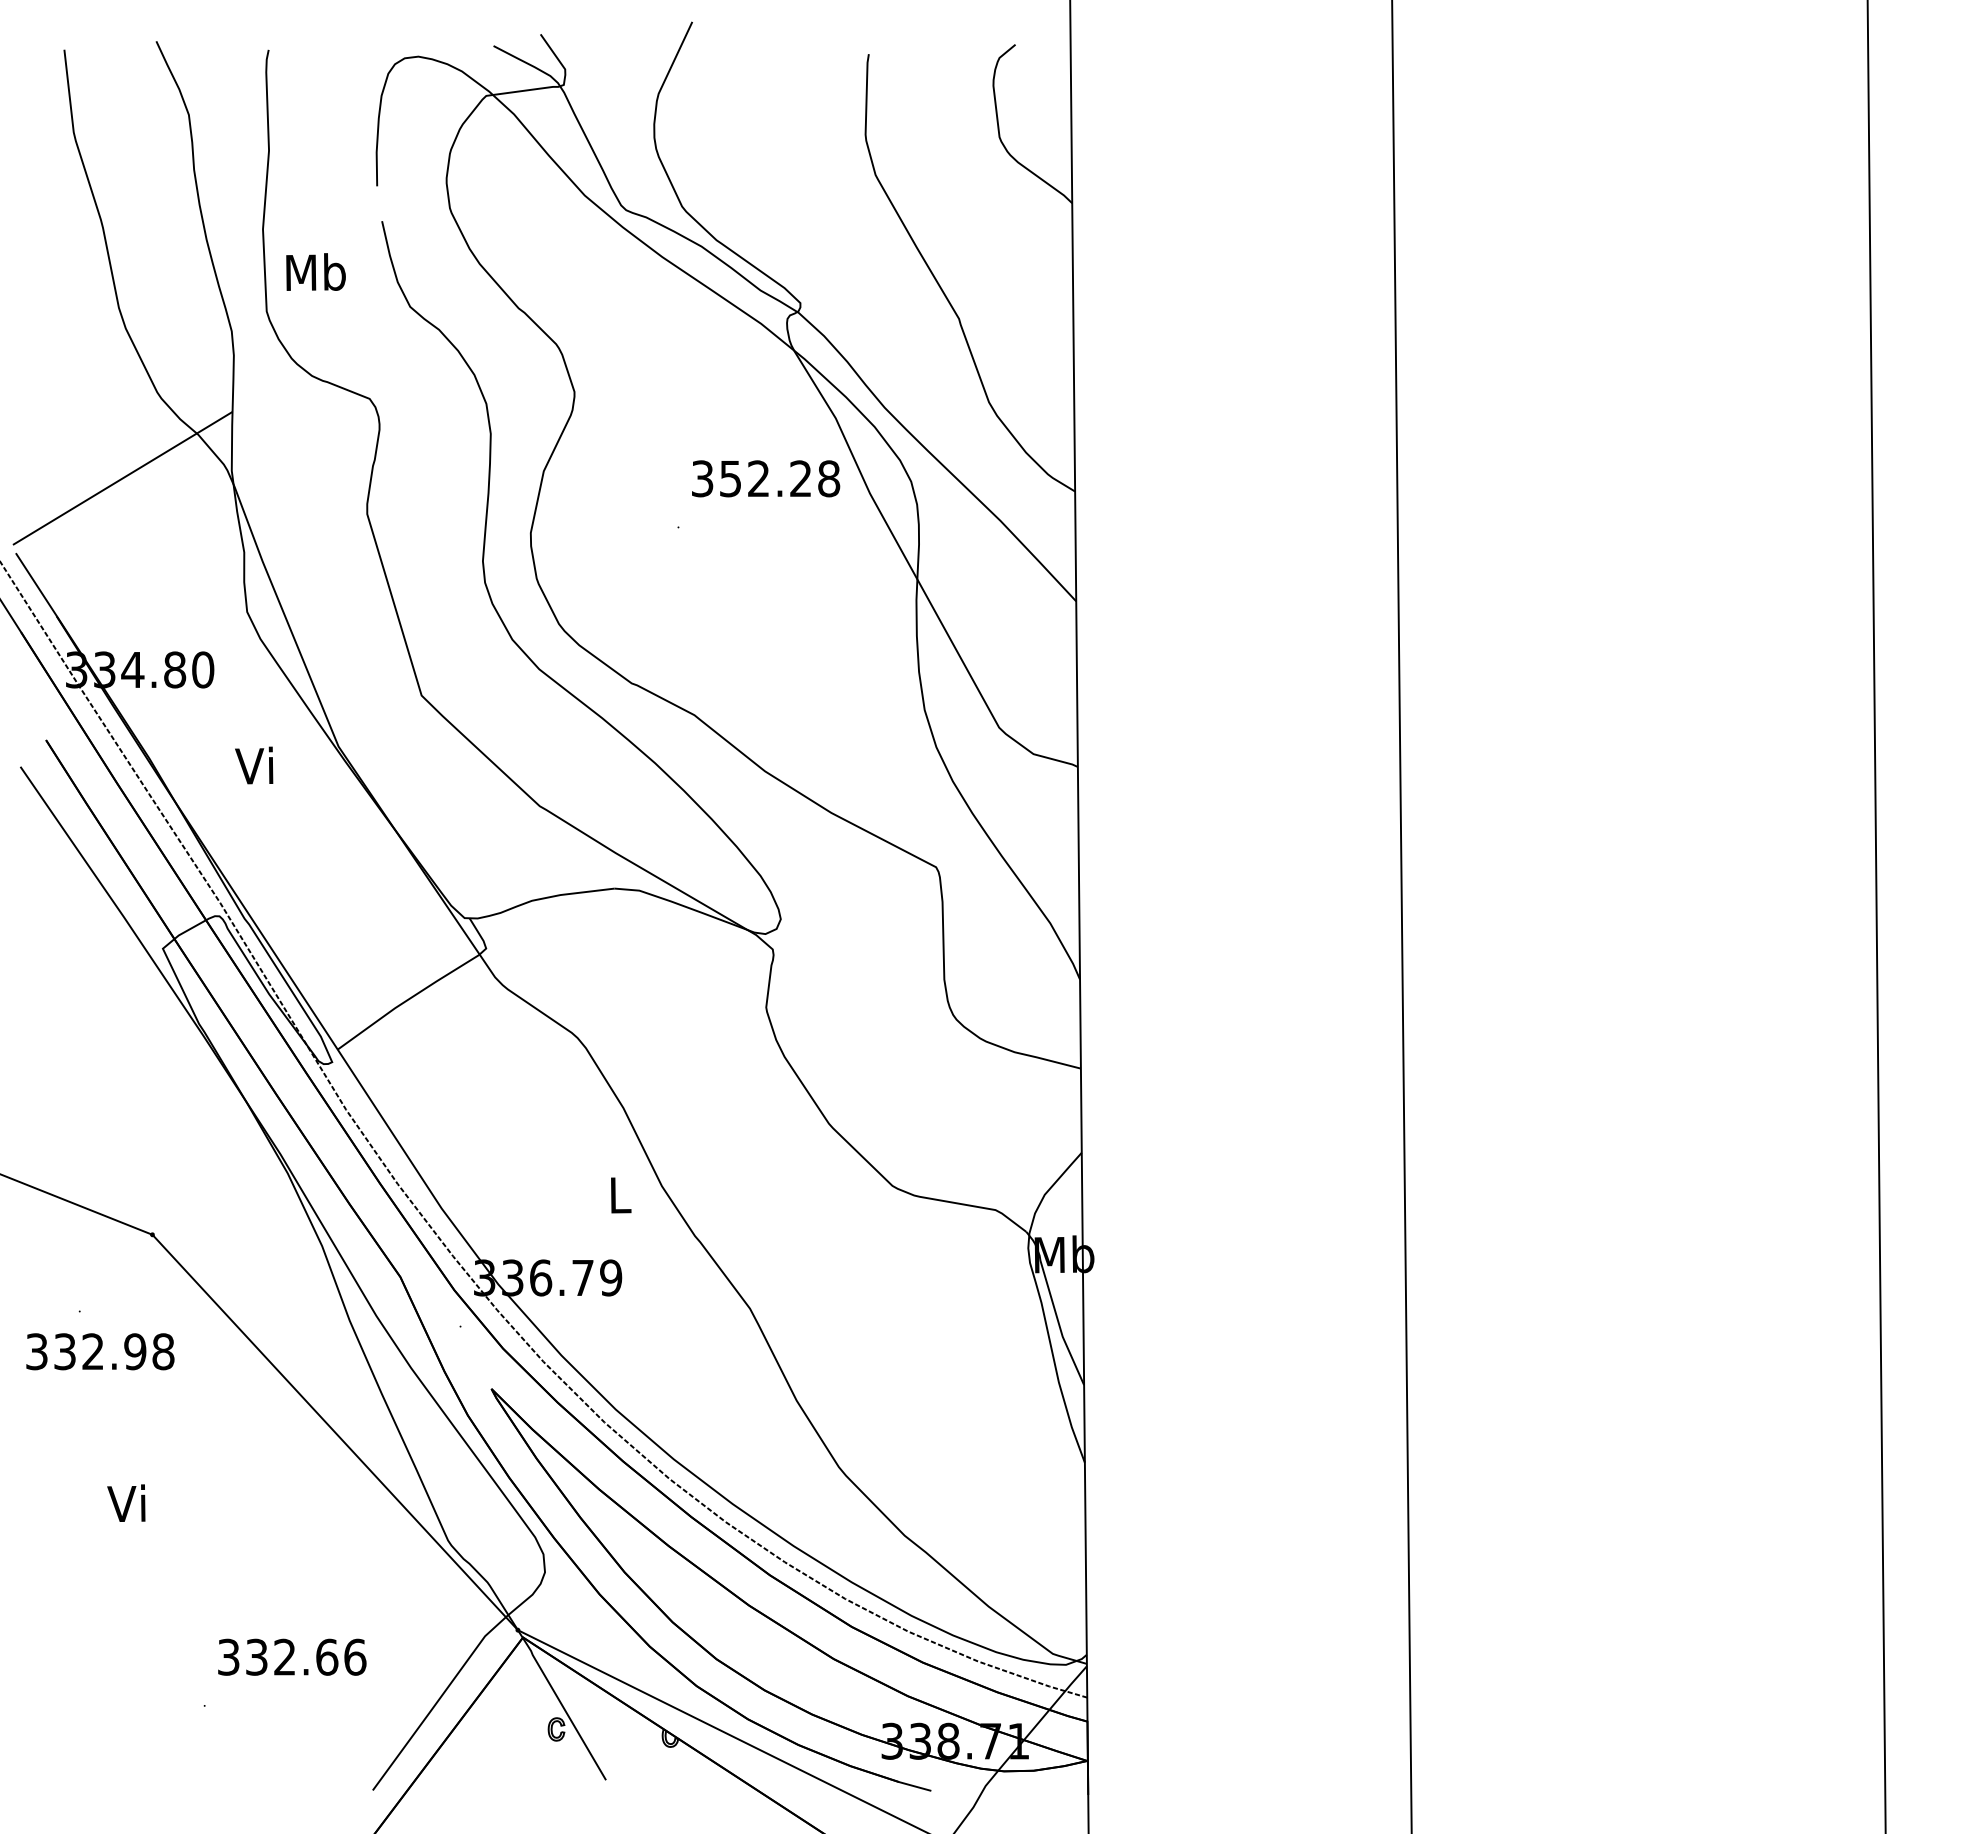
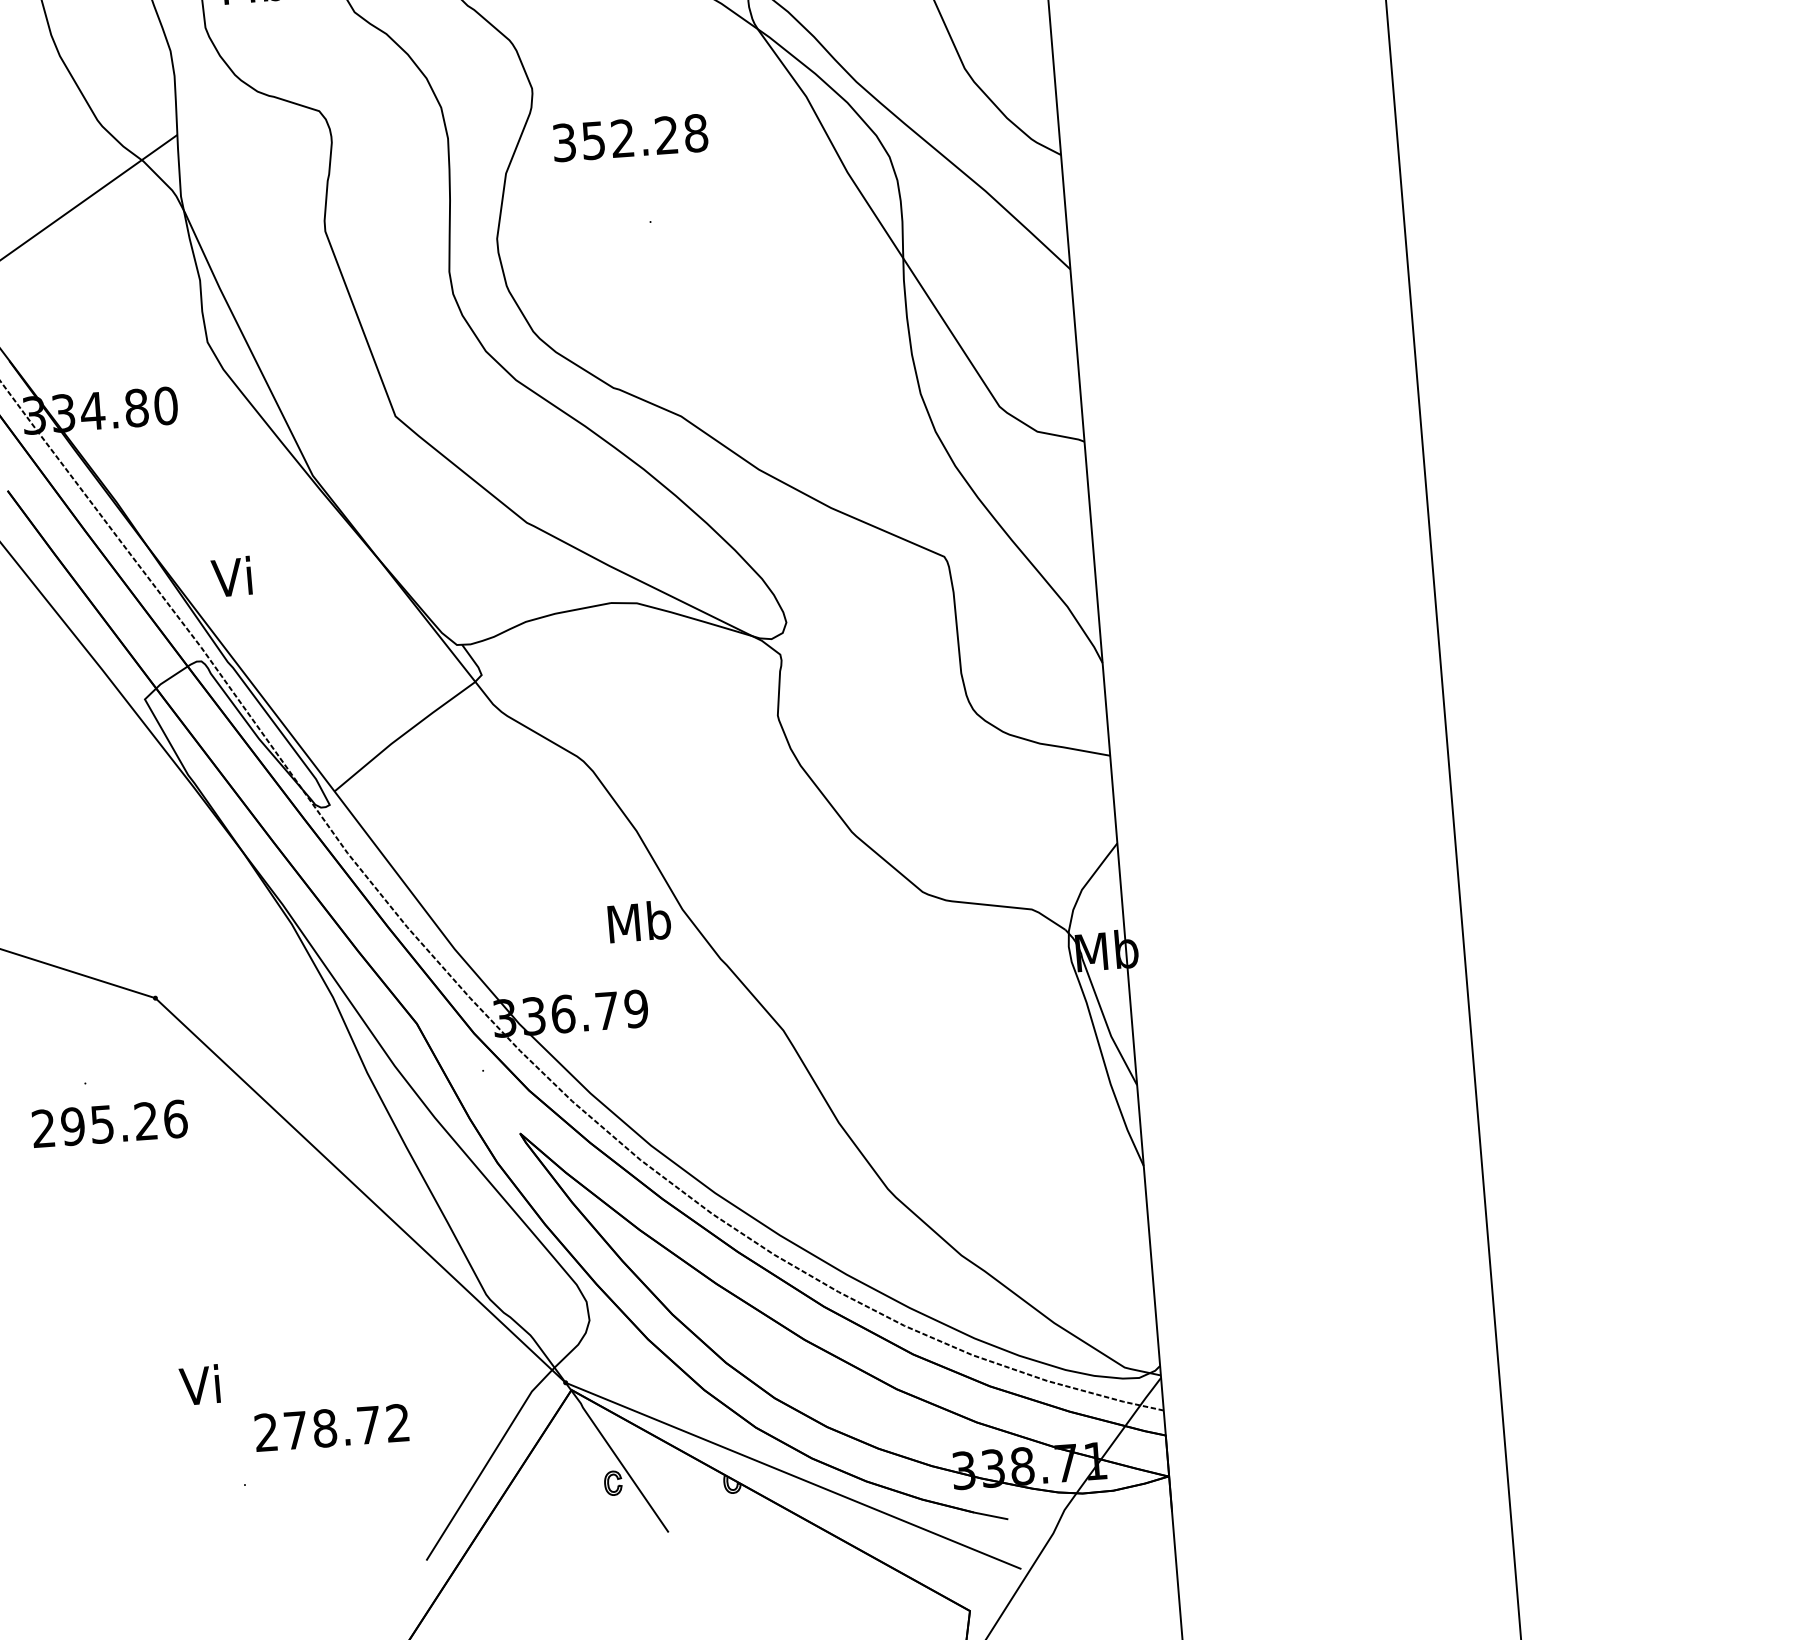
text: (766, 478) -> (630, 137), moved
text: (254, 765) -> (232, 576), moved
text: (619, 1194) -> (638, 921), L -> Mb
text: (100, 1351) -> (109, 1123), 332.98 -> 295.26
text: (126, 1502) -> (199, 1384), moved
text: (292, 1656) -> (332, 1427), 332.66 -> 278.72

